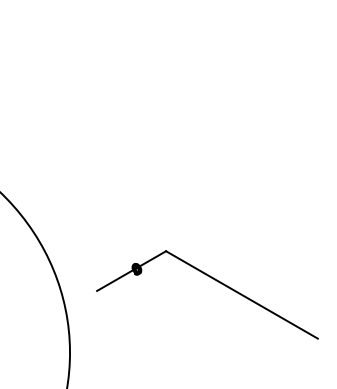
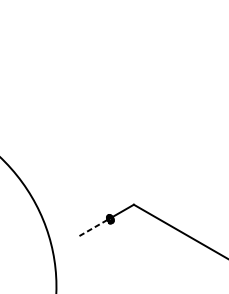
line: (115, 280) -> (93, 228), solid -> dashed

